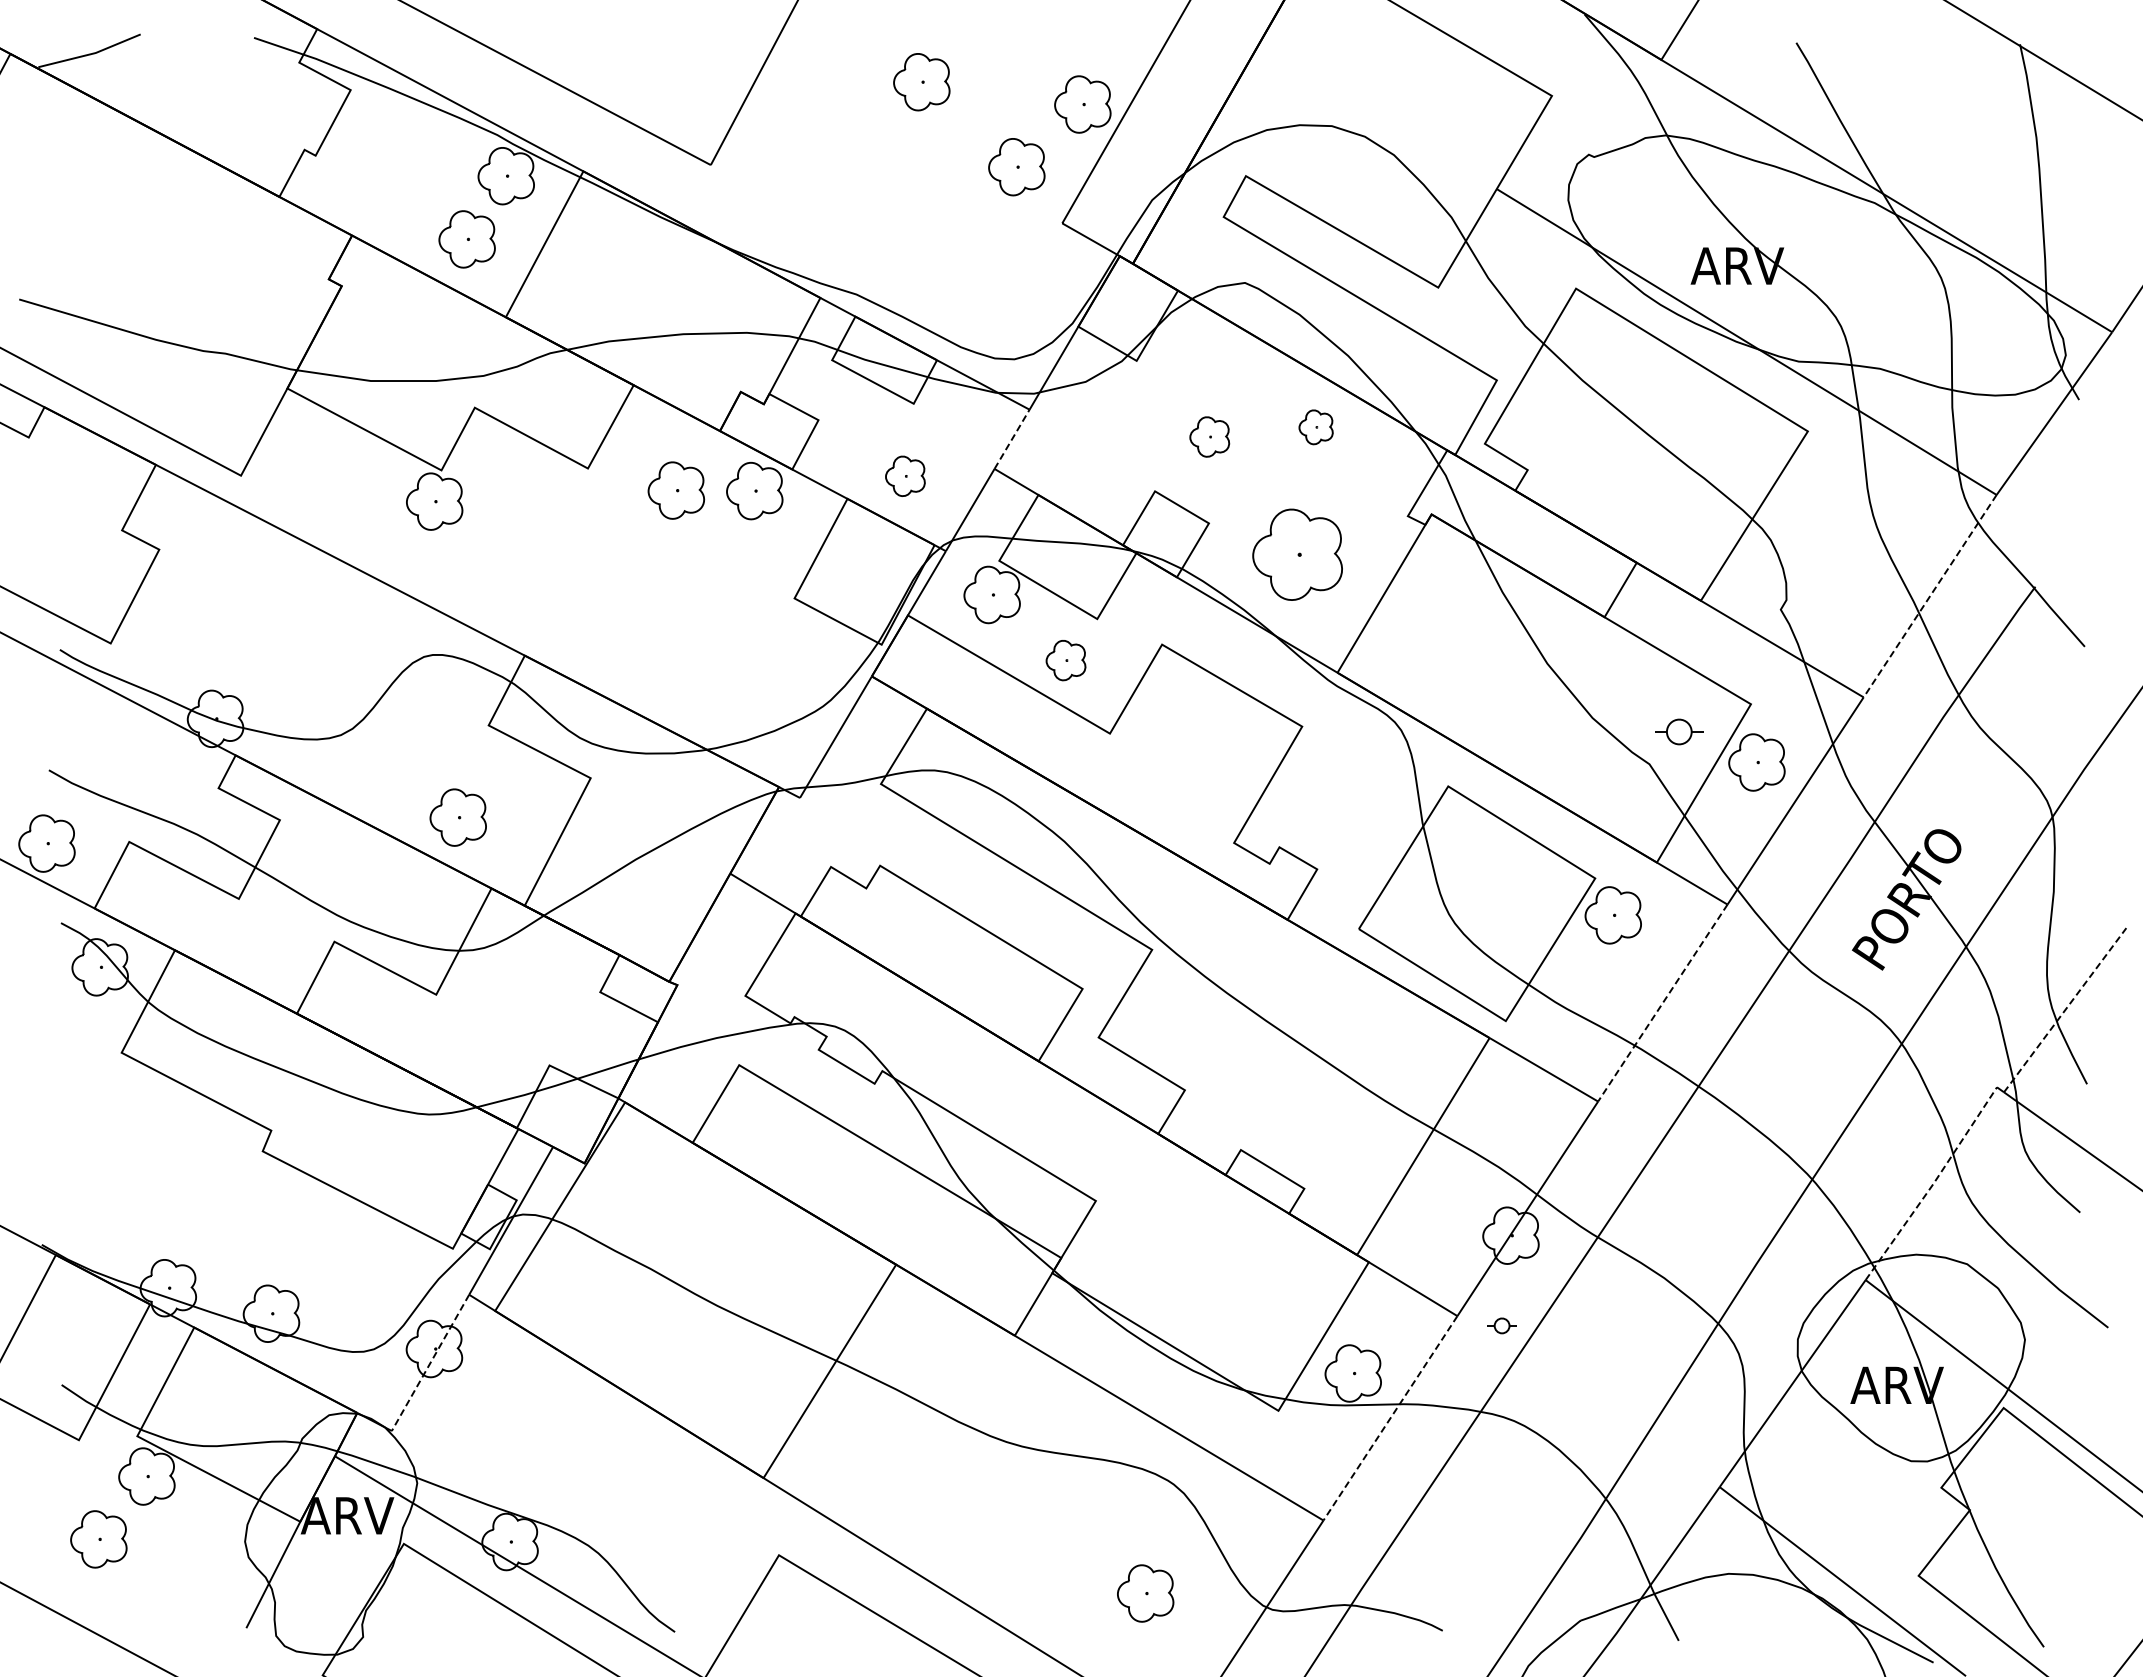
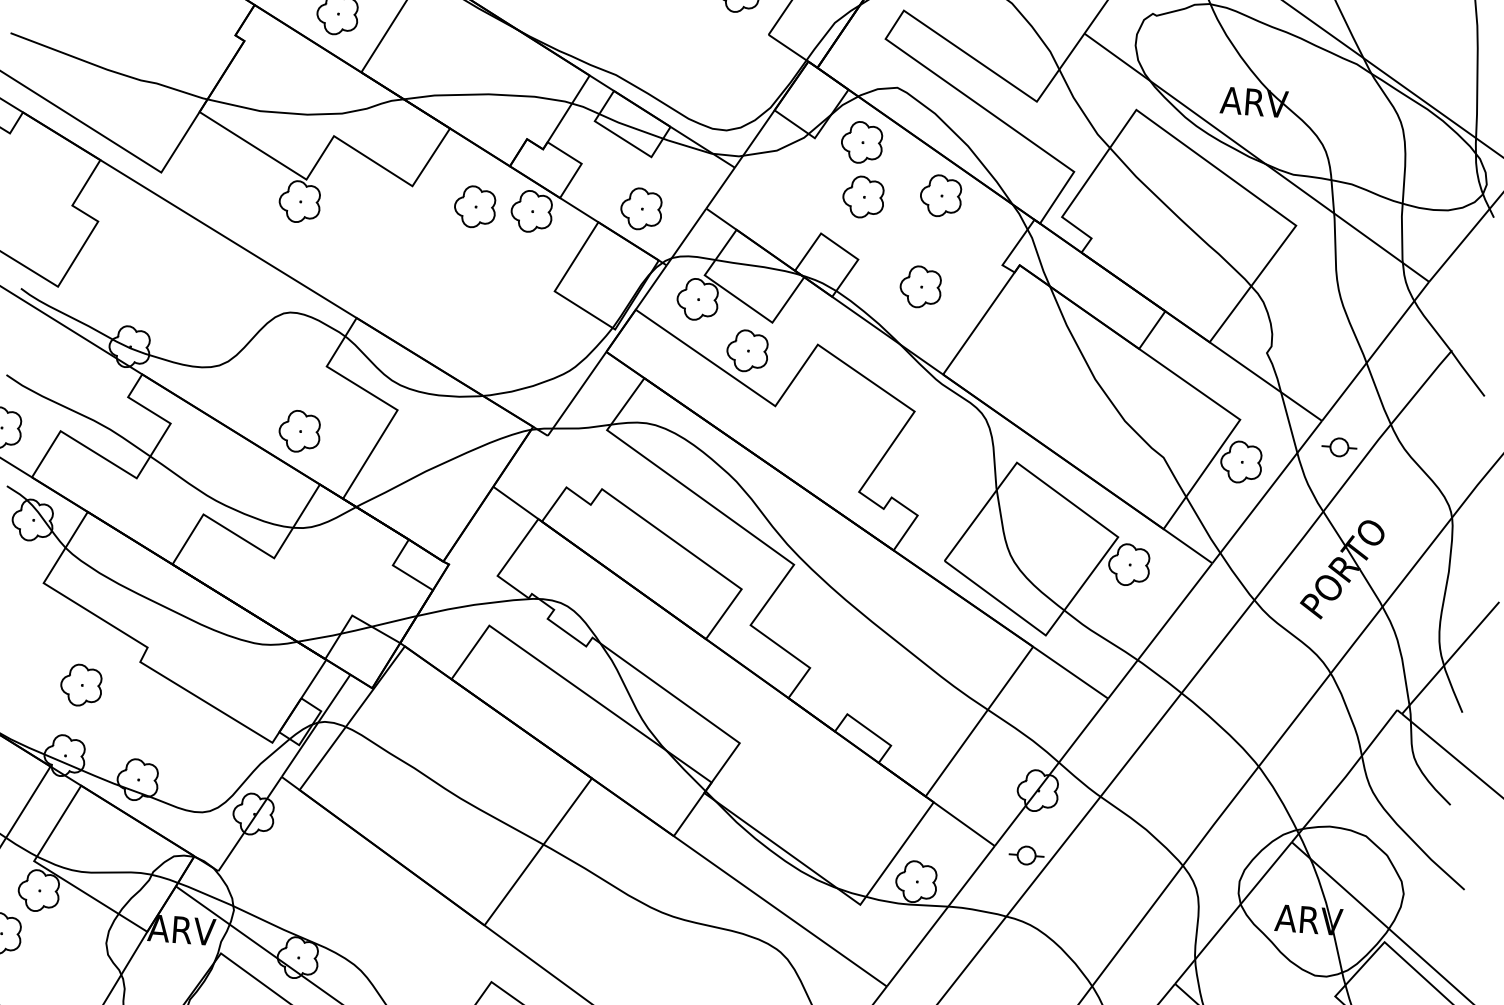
part: (1201, 361) -> (861, 142), added
part: (1315, 427) -> (940, 196), size x1.67
part: (1209, 436) -> (863, 196), size x1.43
line: (1012, 438) -> (720, 187), dashed -> solid
part: (905, 476) -> (641, 209), size x1.43
part: (1297, 554) -> (920, 286), size x0.62
line: (1929, 596) -> (1375, 351), dashed -> solid
part: (1065, 660) -> (747, 350), size x1.43
part: (1679, 731) -> (1339, 447), moved
line: (1662, 1003) -> (1160, 631), dashed -> solid
line: (2065, 1009) -> (1450, 657), dashed -> solid
line: (1933, 1184) -> (1346, 776), dashed -> solid
part: (183, 1189) -> (80, 685), added
part: (1501, 1325) -> (1026, 855), size x1.67
line: (430, 1363) -> (250, 824), dashed -> solid
line: (1390, 1418) -> (940, 916), dashed -> solid

